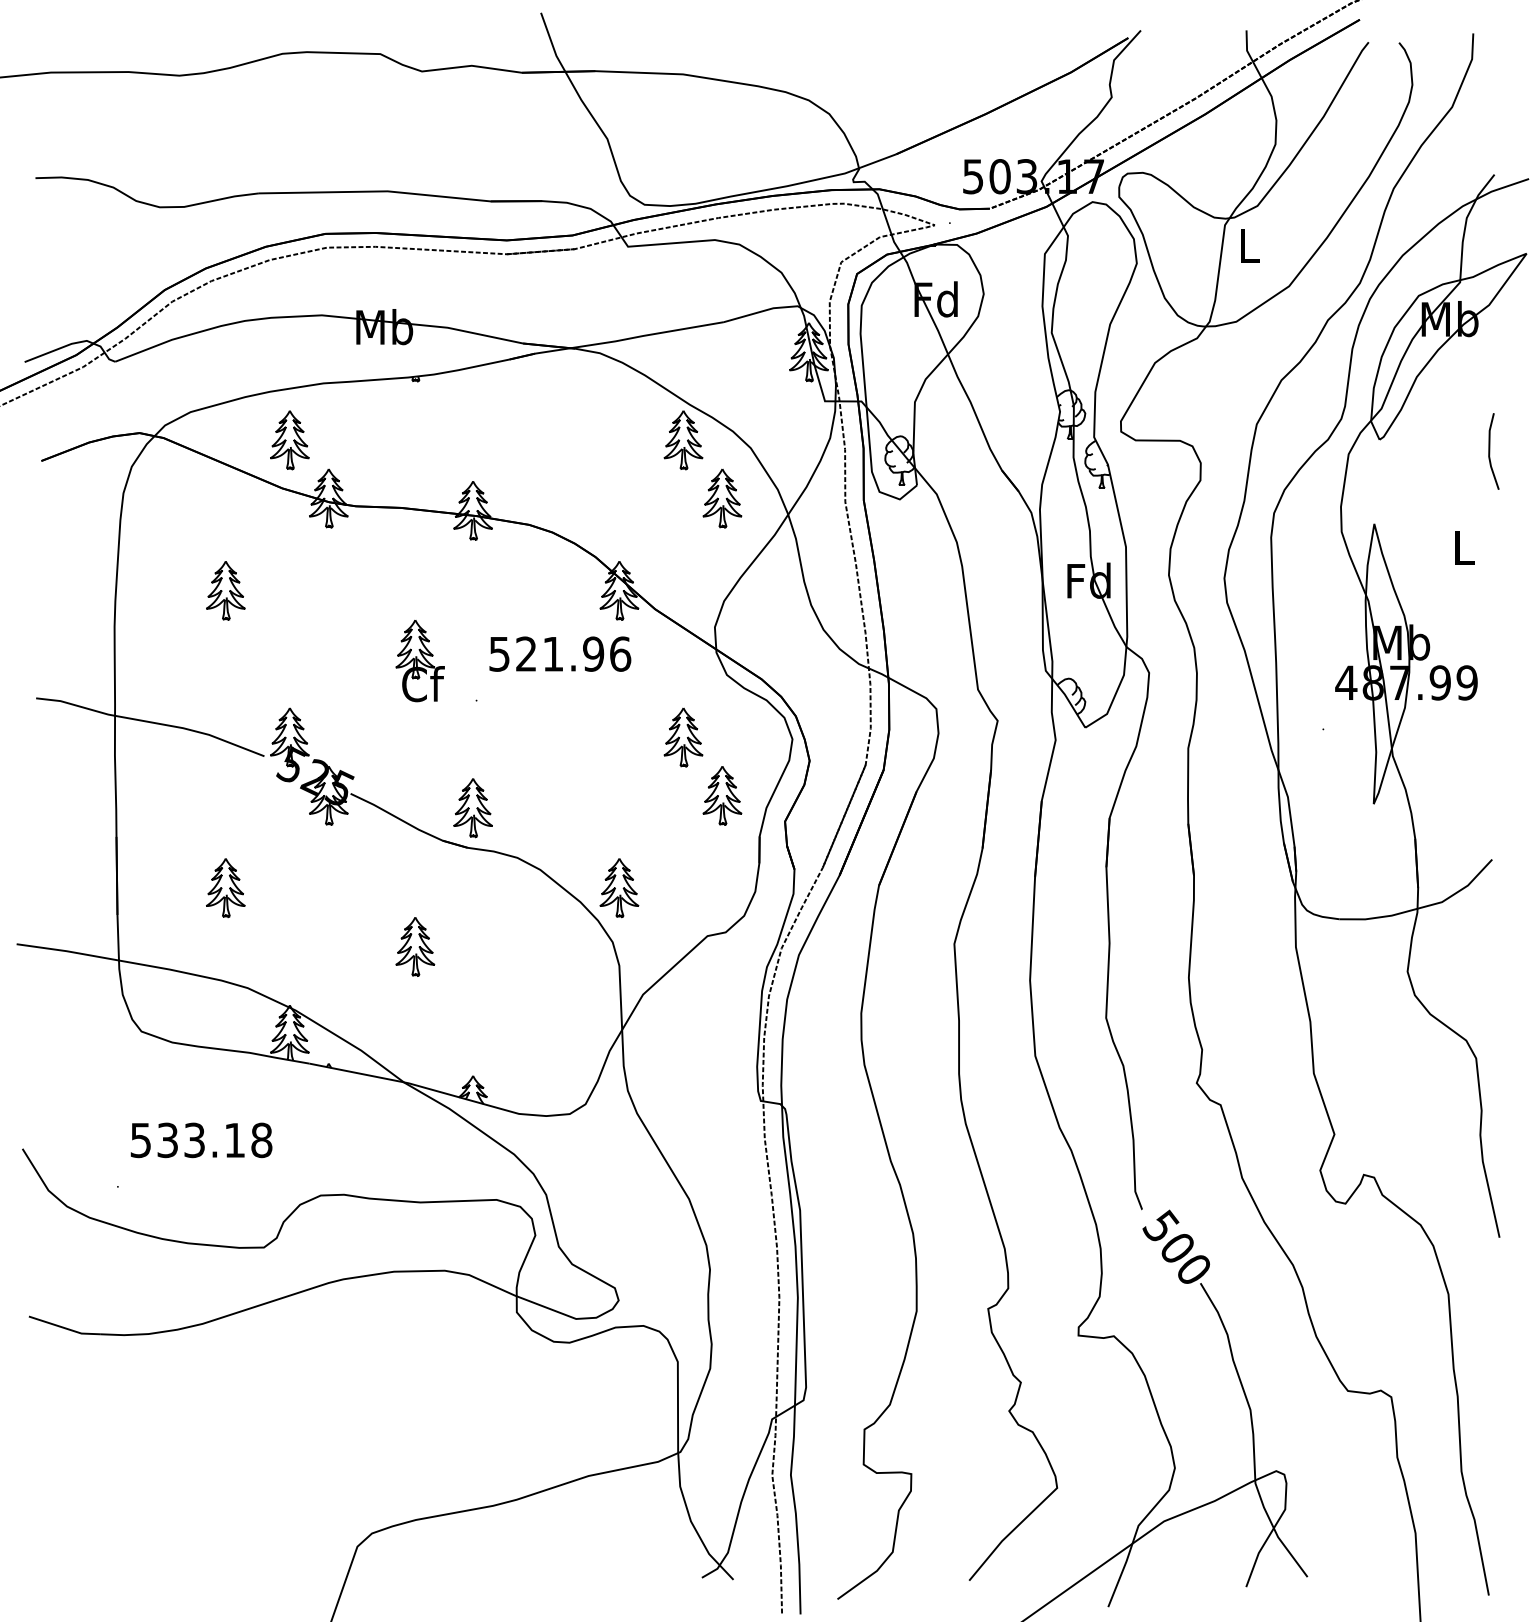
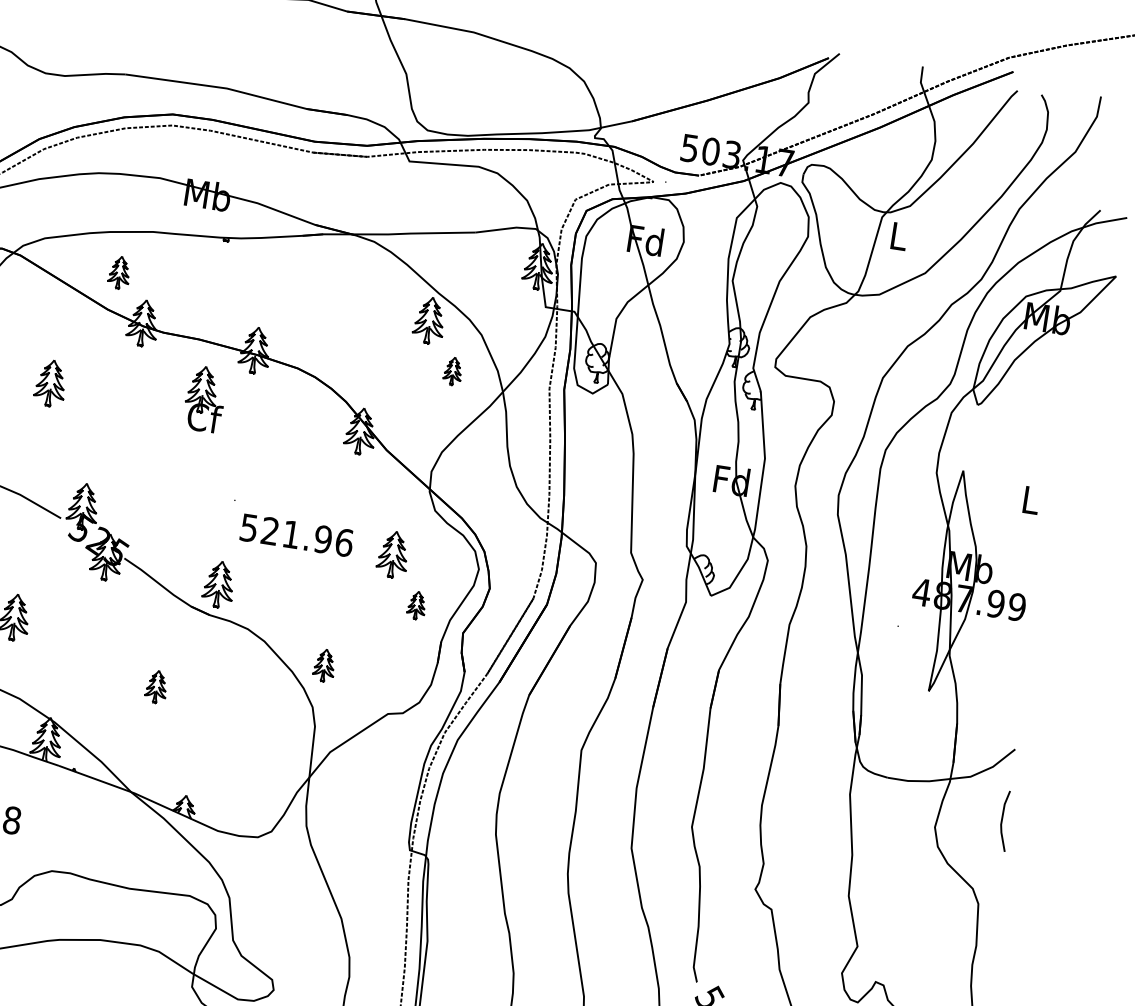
part: (289, 440) -> (119, 272), size x0.7
line: (1490, 451) -> (1002, 820), moved
part: (722, 498) -> (453, 371), size x0.6
text: (560, 653) -> (297, 534), moved
part: (419, 661) -> (204, 399), moved
part: (722, 795) -> (416, 605), size x0.6
part: (619, 888) -> (324, 665), size x0.7
part: (415, 946) -> (156, 686), size x0.7

